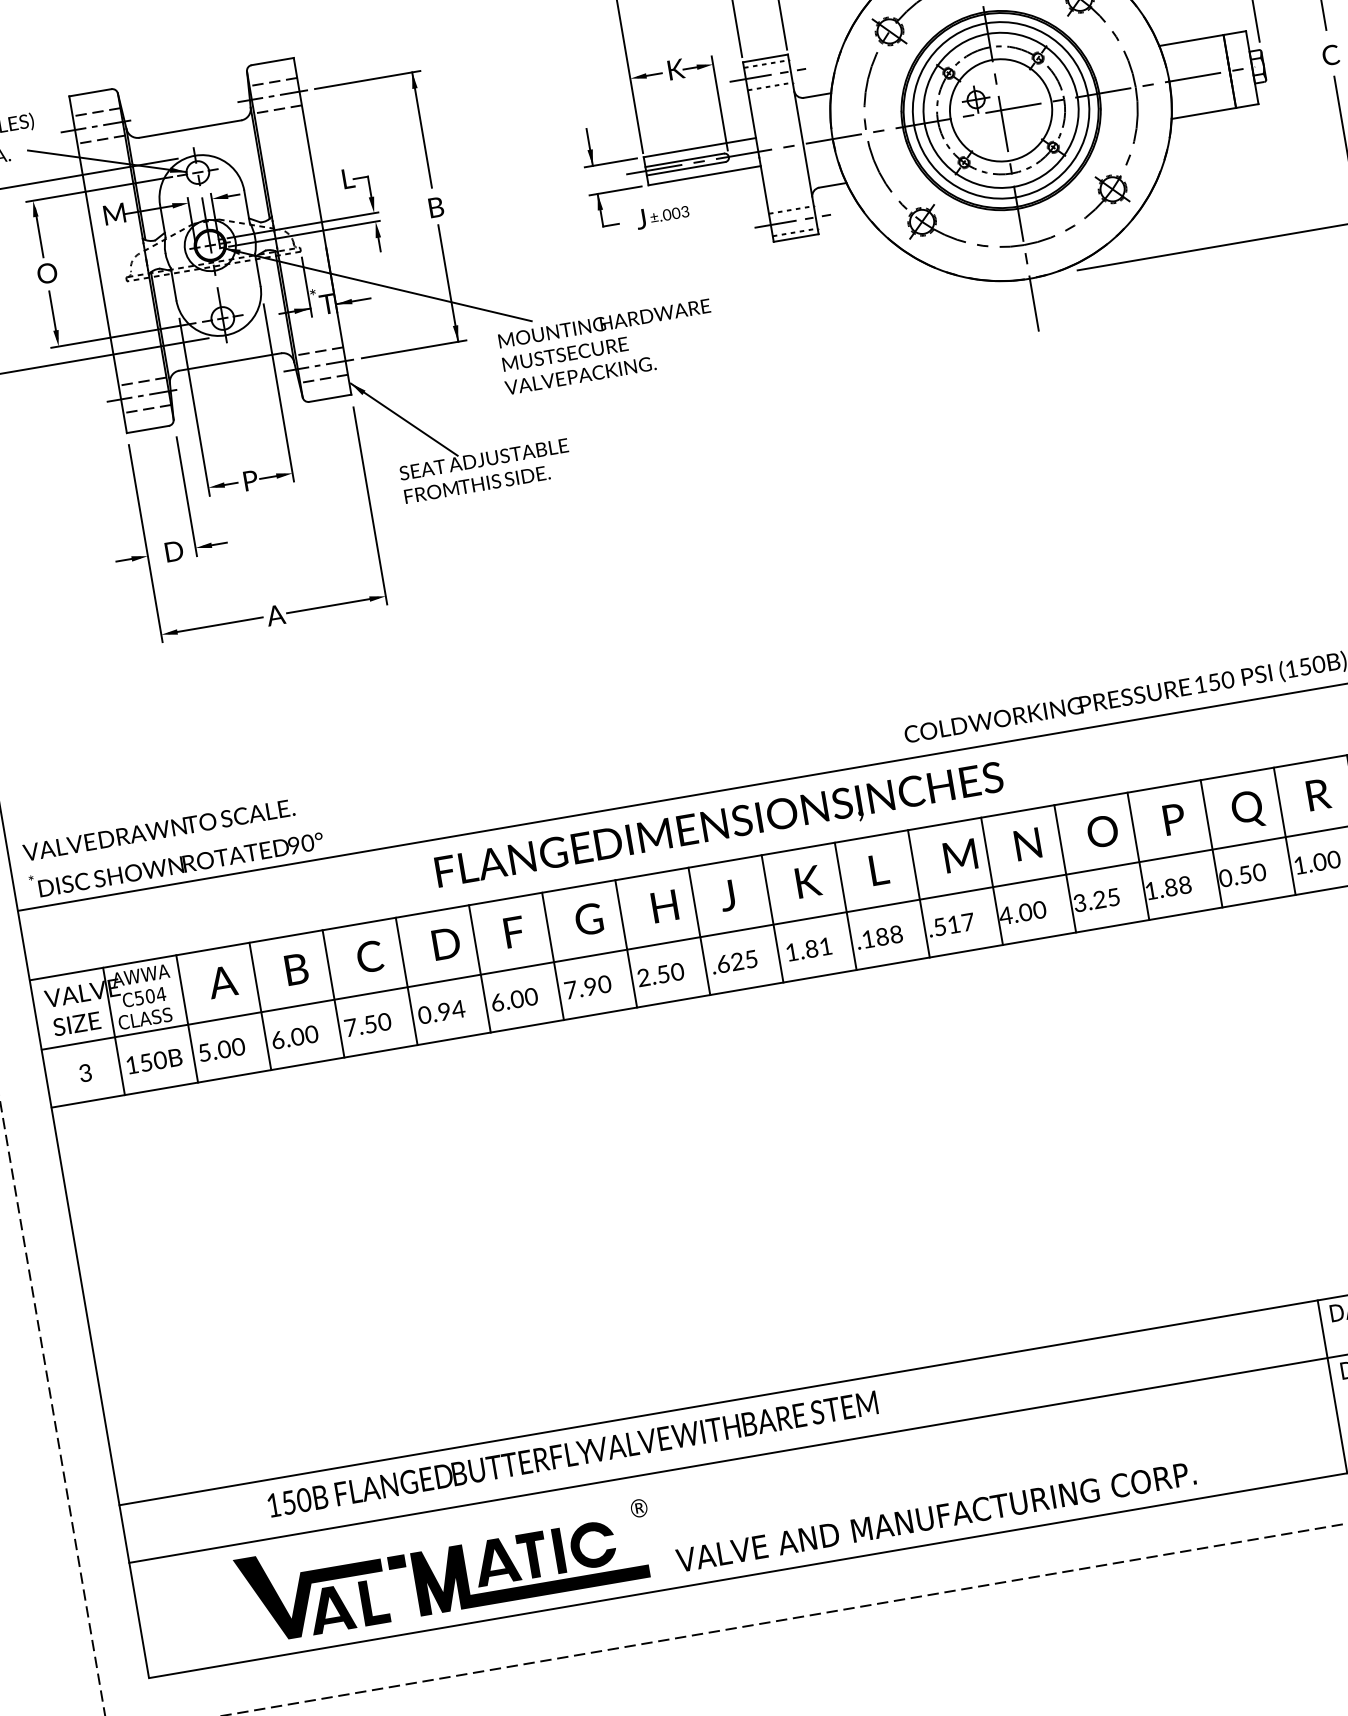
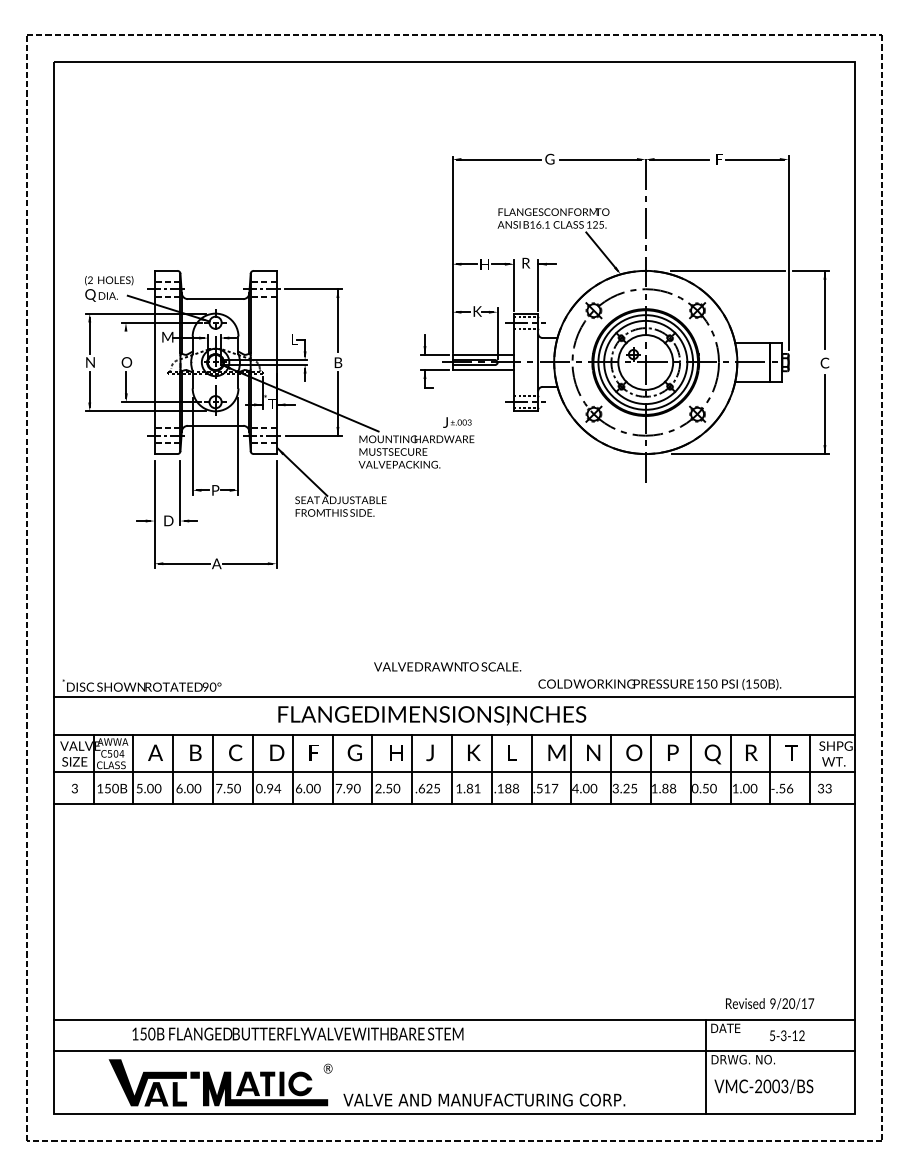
text: (662, 215) -> (457, 422), moved
line: (39, 233) -> (126, 340), removed
text: (158, 829) -> (447, 666), moved

